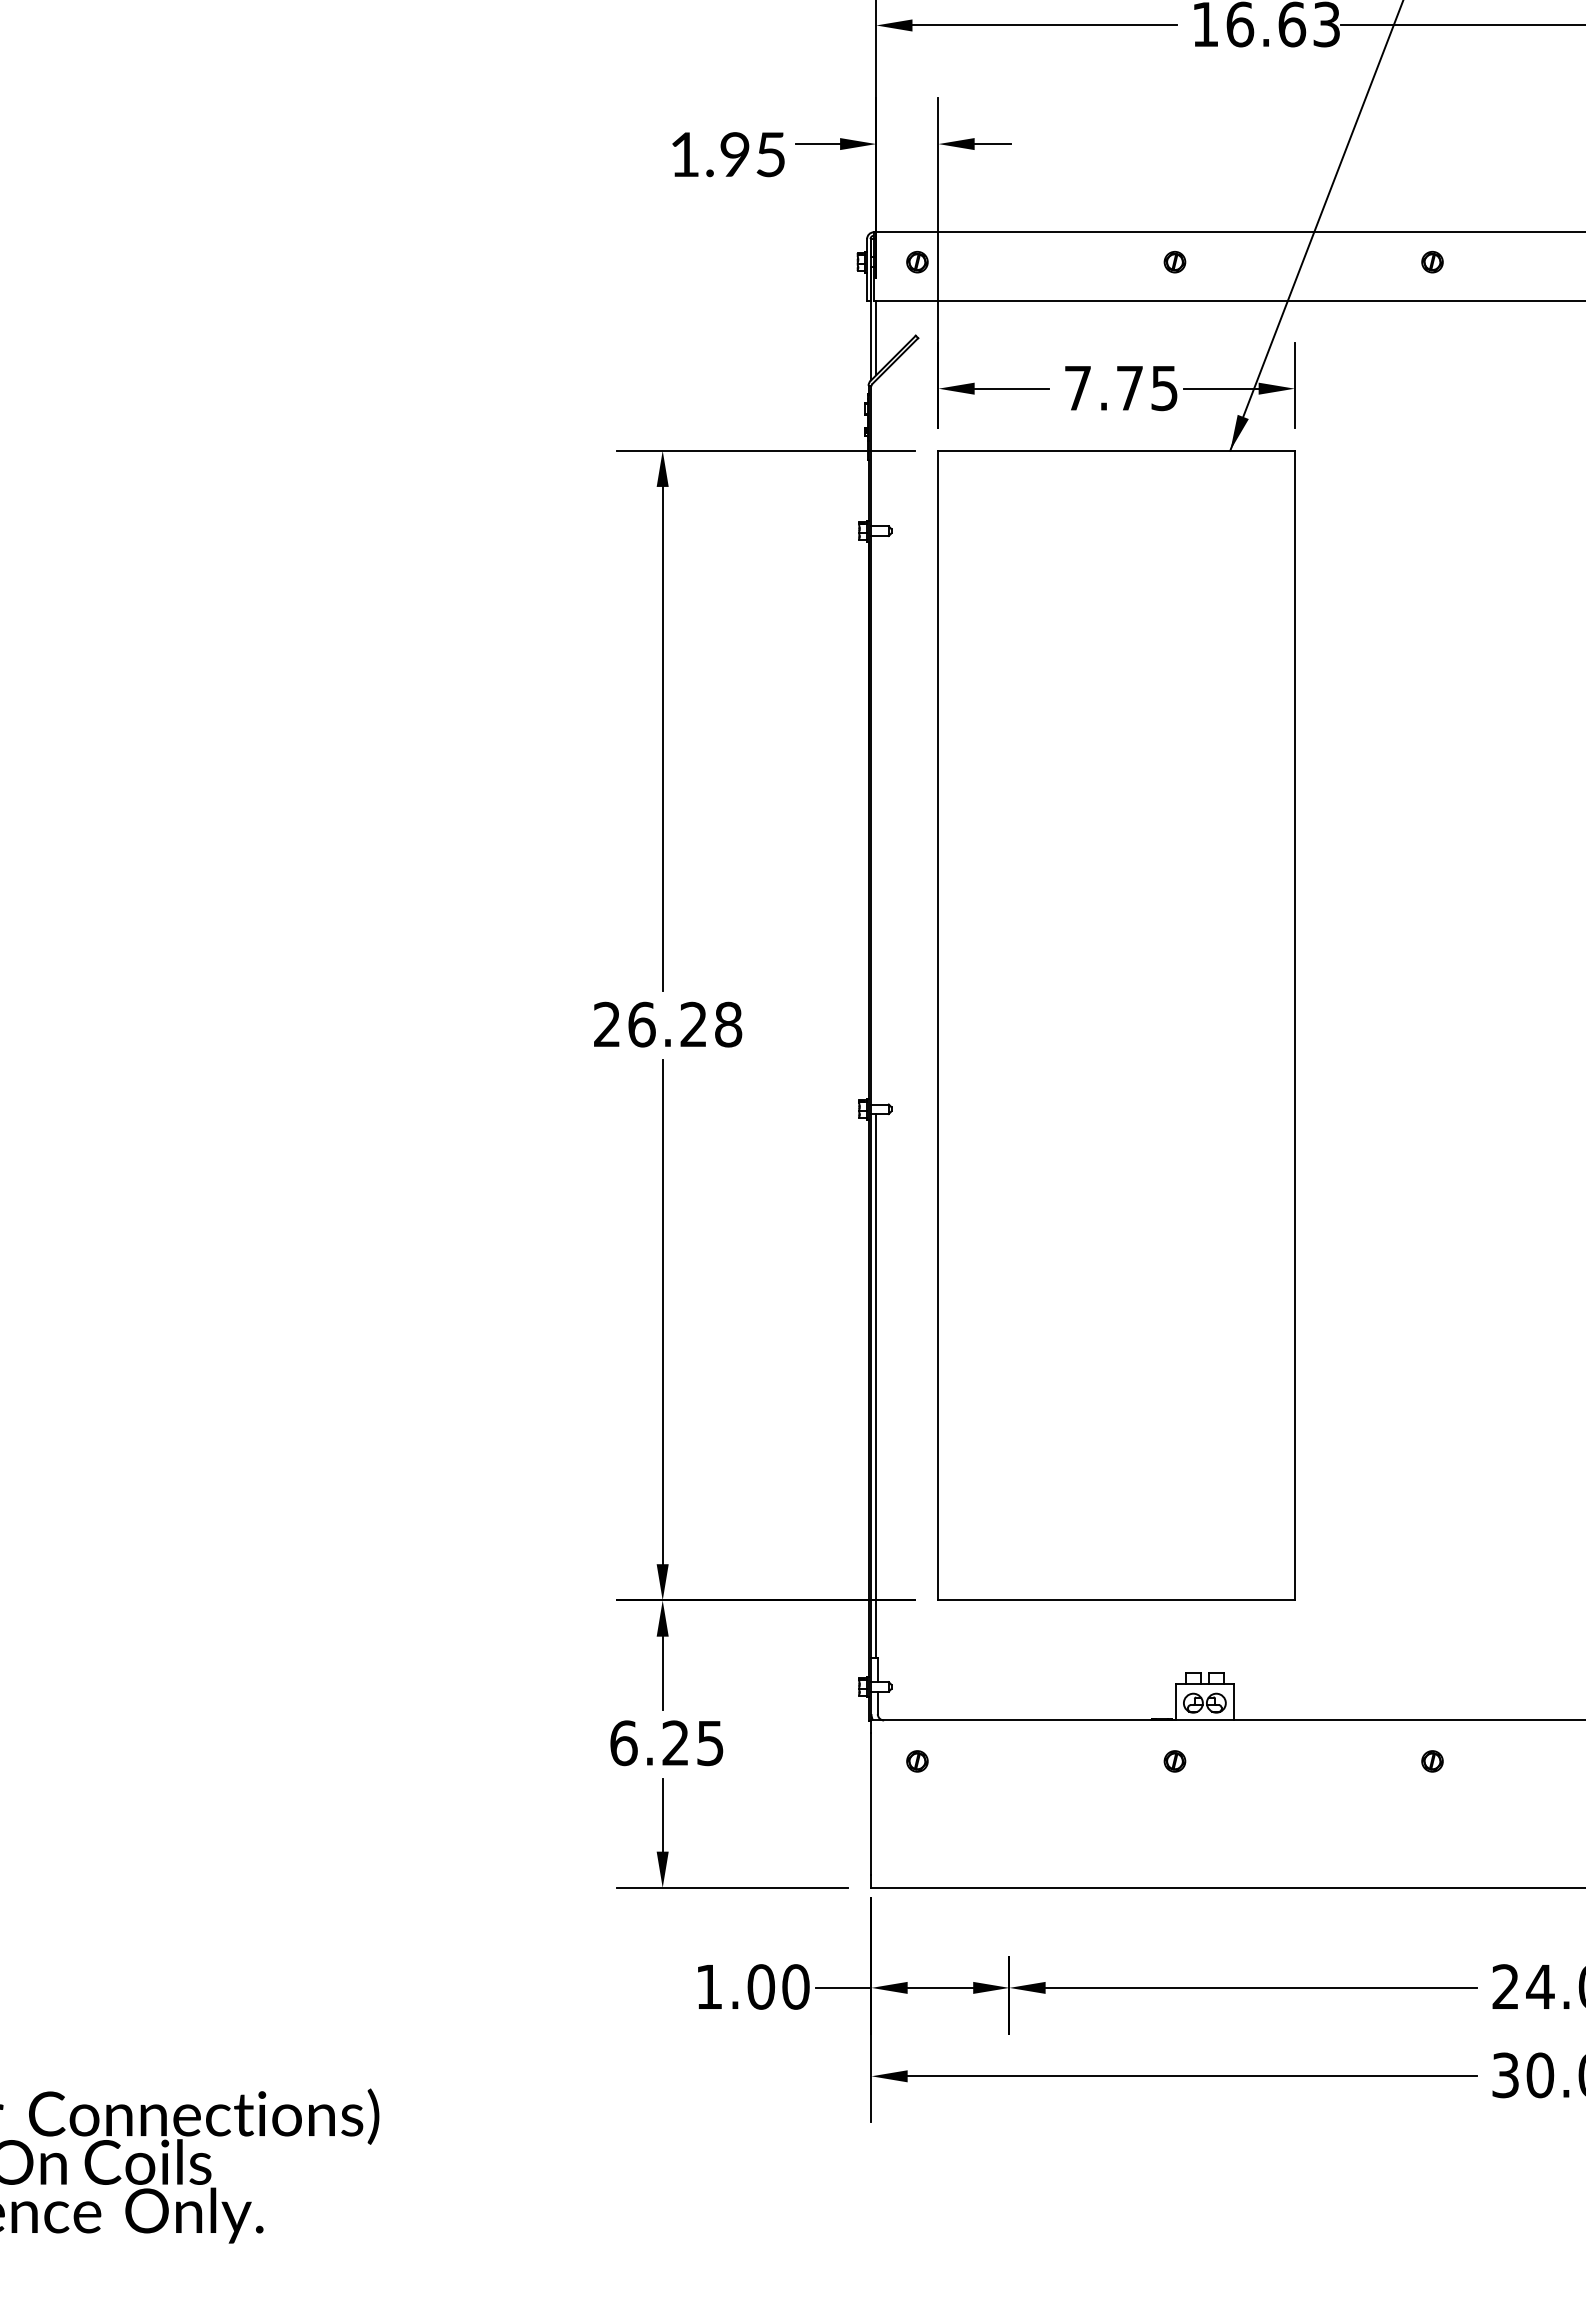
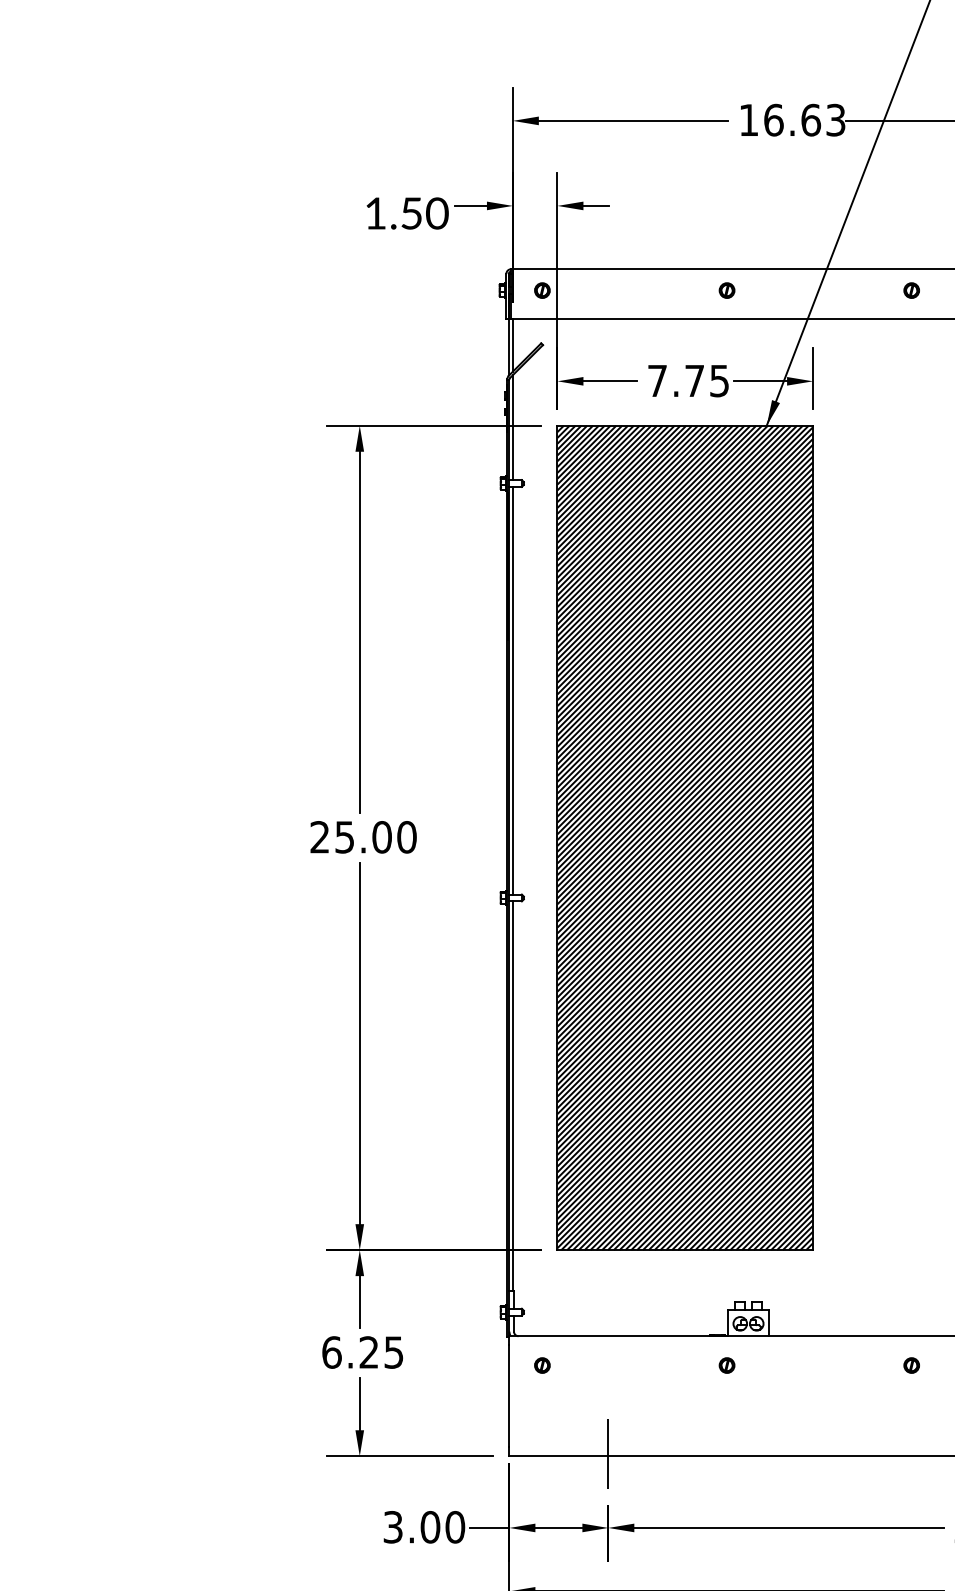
text: (753, 154) -> (424, 213), 1.95 -> 1.50
line: (876, 453) -> (513, 427), added
line: (876, 819) -> (513, 690), added
text: (685, 1024) -> (376, 837), 26.28 -> 25.00
hatch: (1116, 1025) -> (685, 837), added
line: (1009, 1884) -> (608, 1453), added
text: (709, 1986) -> (393, 1526), 1.00 -> 3.00

